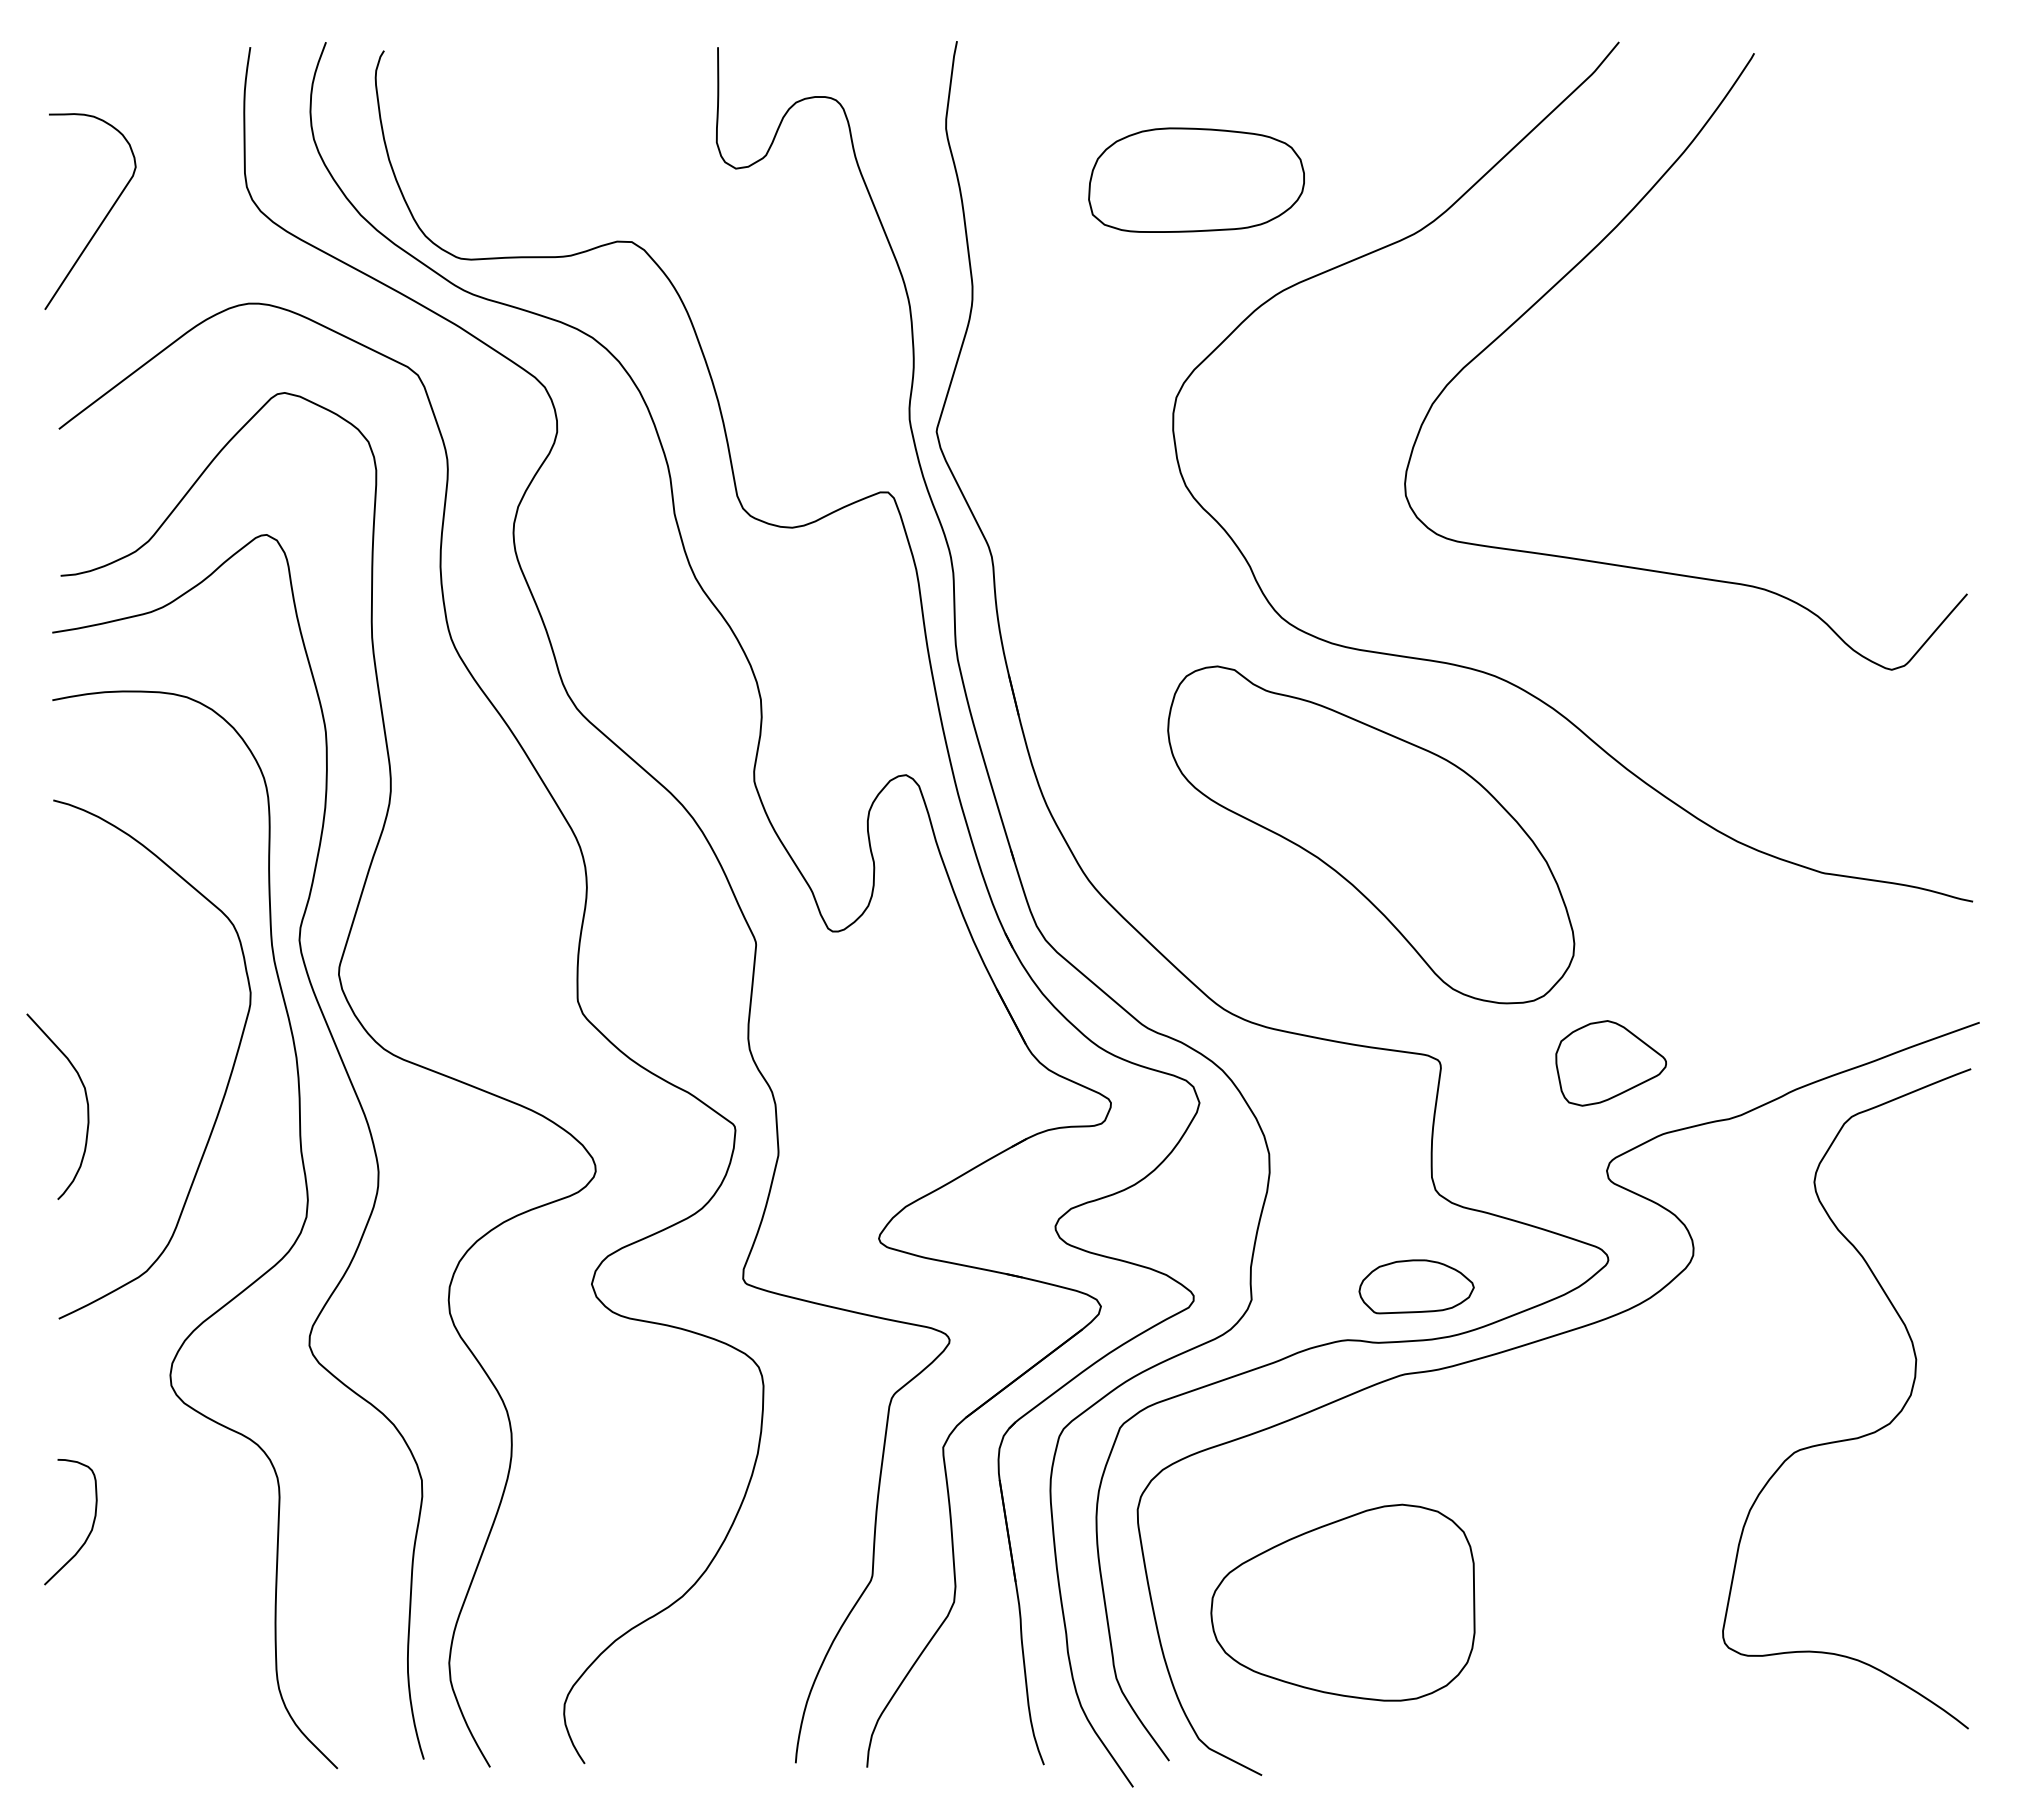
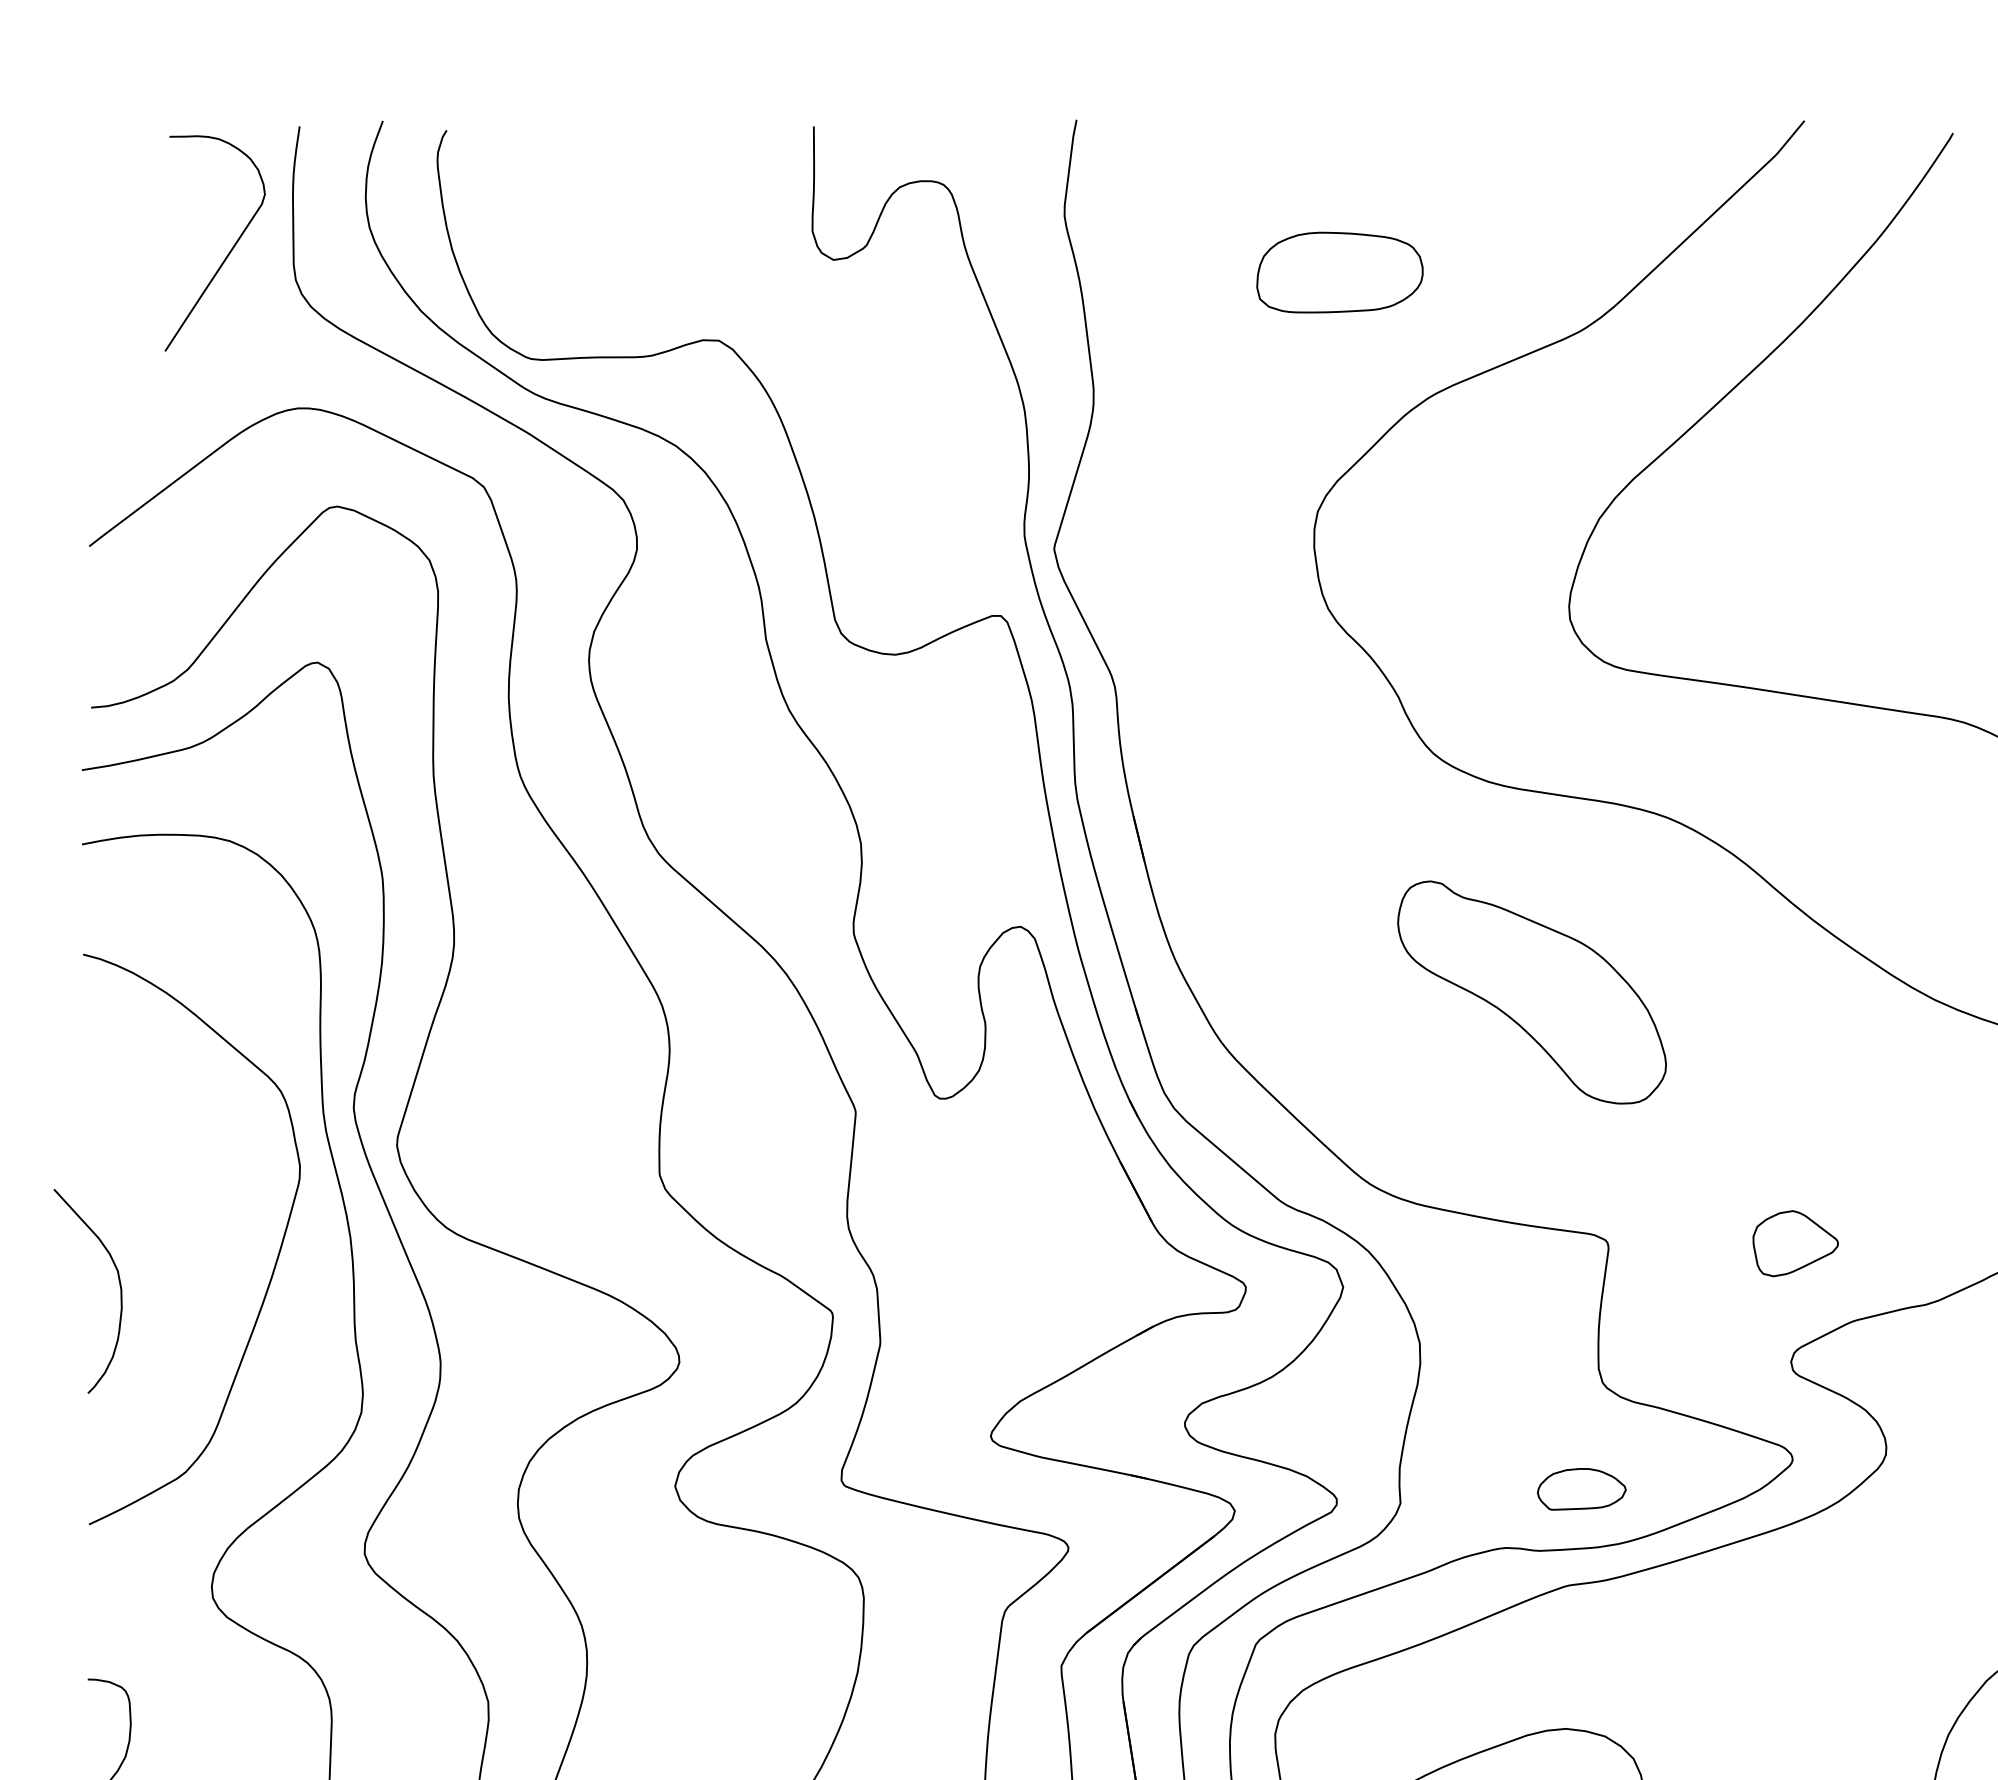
part: (1196, 179) -> (1339, 271), size x0.7
curve: (103, 218) -> (229, 251), moved
part: (1371, 834) -> (1532, 992), size x0.6
part: (1610, 1063) -> (1795, 1243), size x0.7
part: (1416, 1286) -> (1581, 1488), size x0.7

